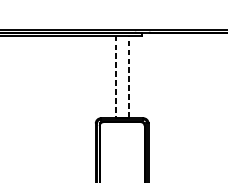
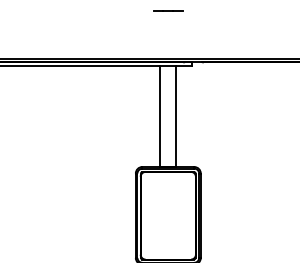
line: (115, 77) -> (160, 116), dashed -> solid
line: (128, 77) -> (176, 116), dashed -> solid

